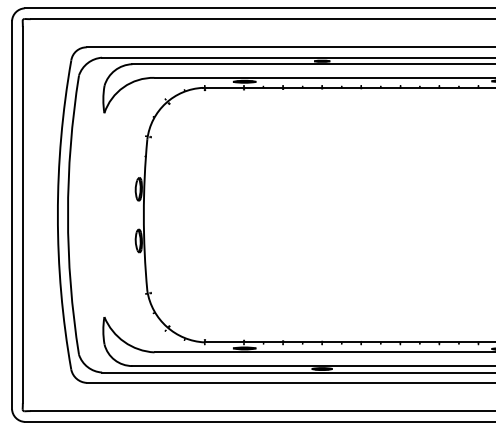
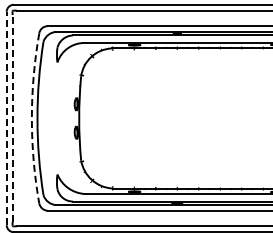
line: (22, 213) -> (12, 117), solid -> dashed
line: (11, 215) -> (6, 118), solid -> dashed
arc: (57, 215) -> (31, 118), solid -> dashed

